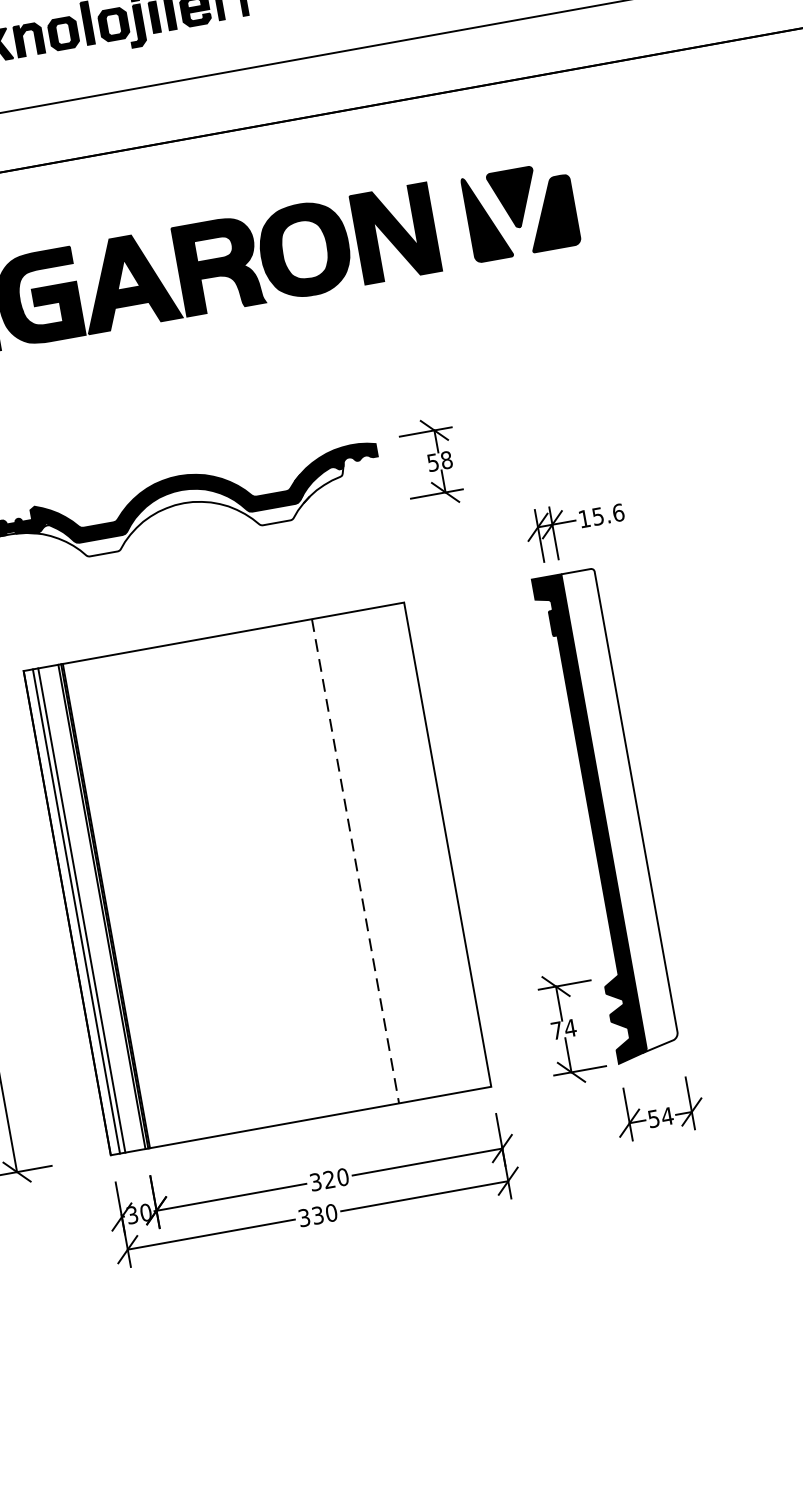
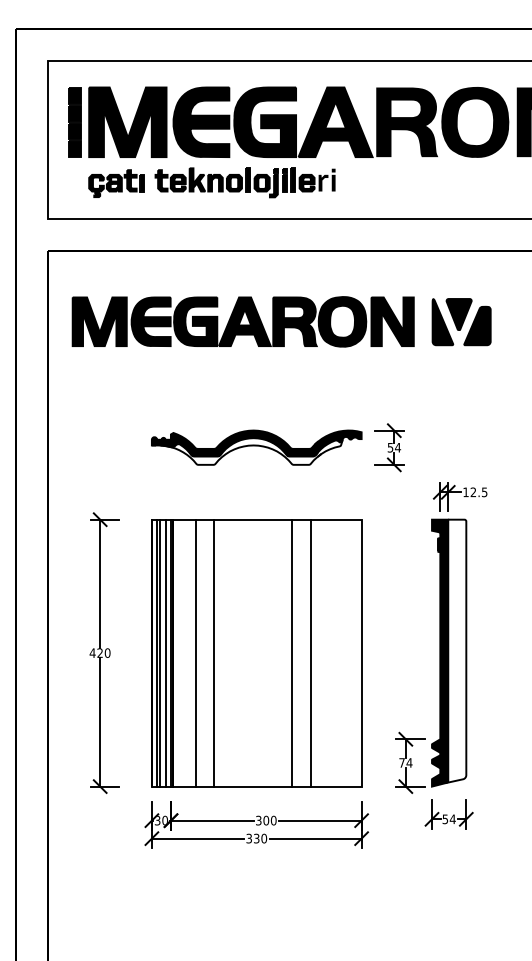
text: (447, 459) -> (398, 447), 58 -> 54
text: (607, 515) -> (478, 492), 15.6 -> 12.5
line: (355, 862) -> (310, 653), dashed -> solid
line: (322, 866) -> (292, 652), added
line: (180, 891) -> (214, 652), added
line: (147, 897) -> (196, 652), added
line: (91, 907) -> (165, 652), added
text: (329, 1179) -> (266, 820), 320 -> 300

